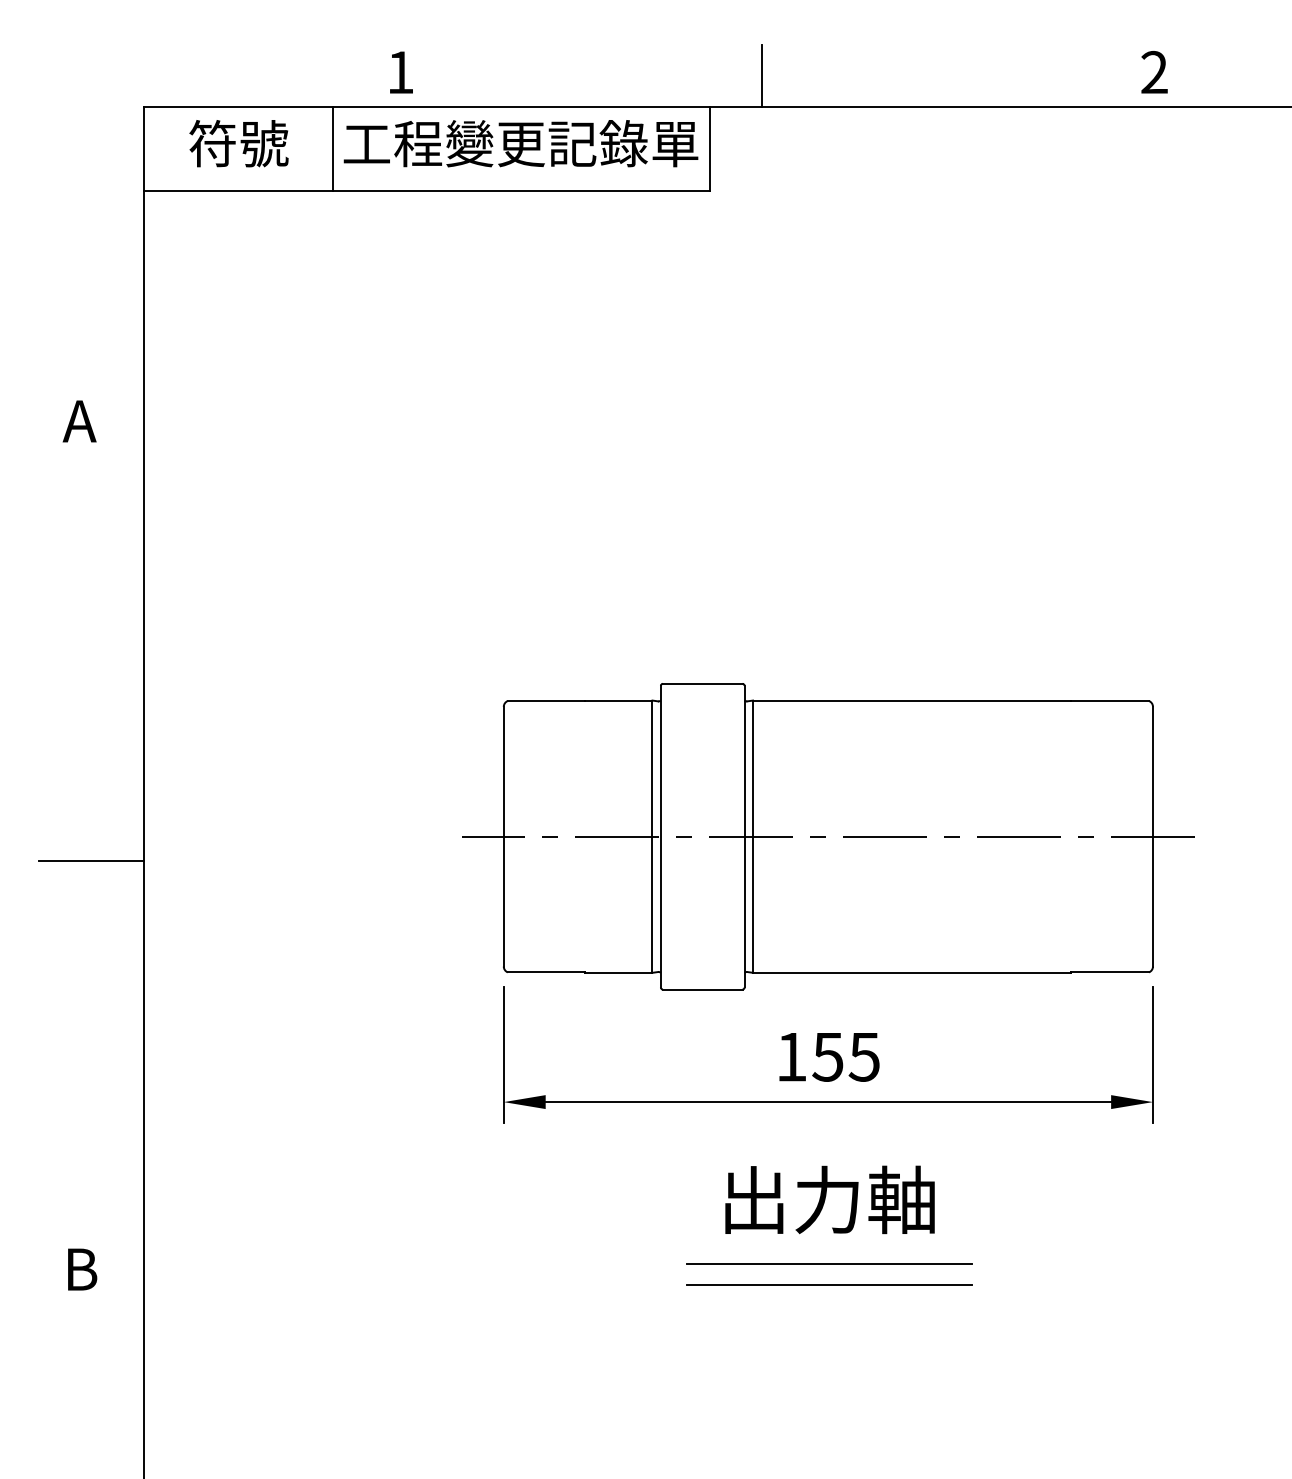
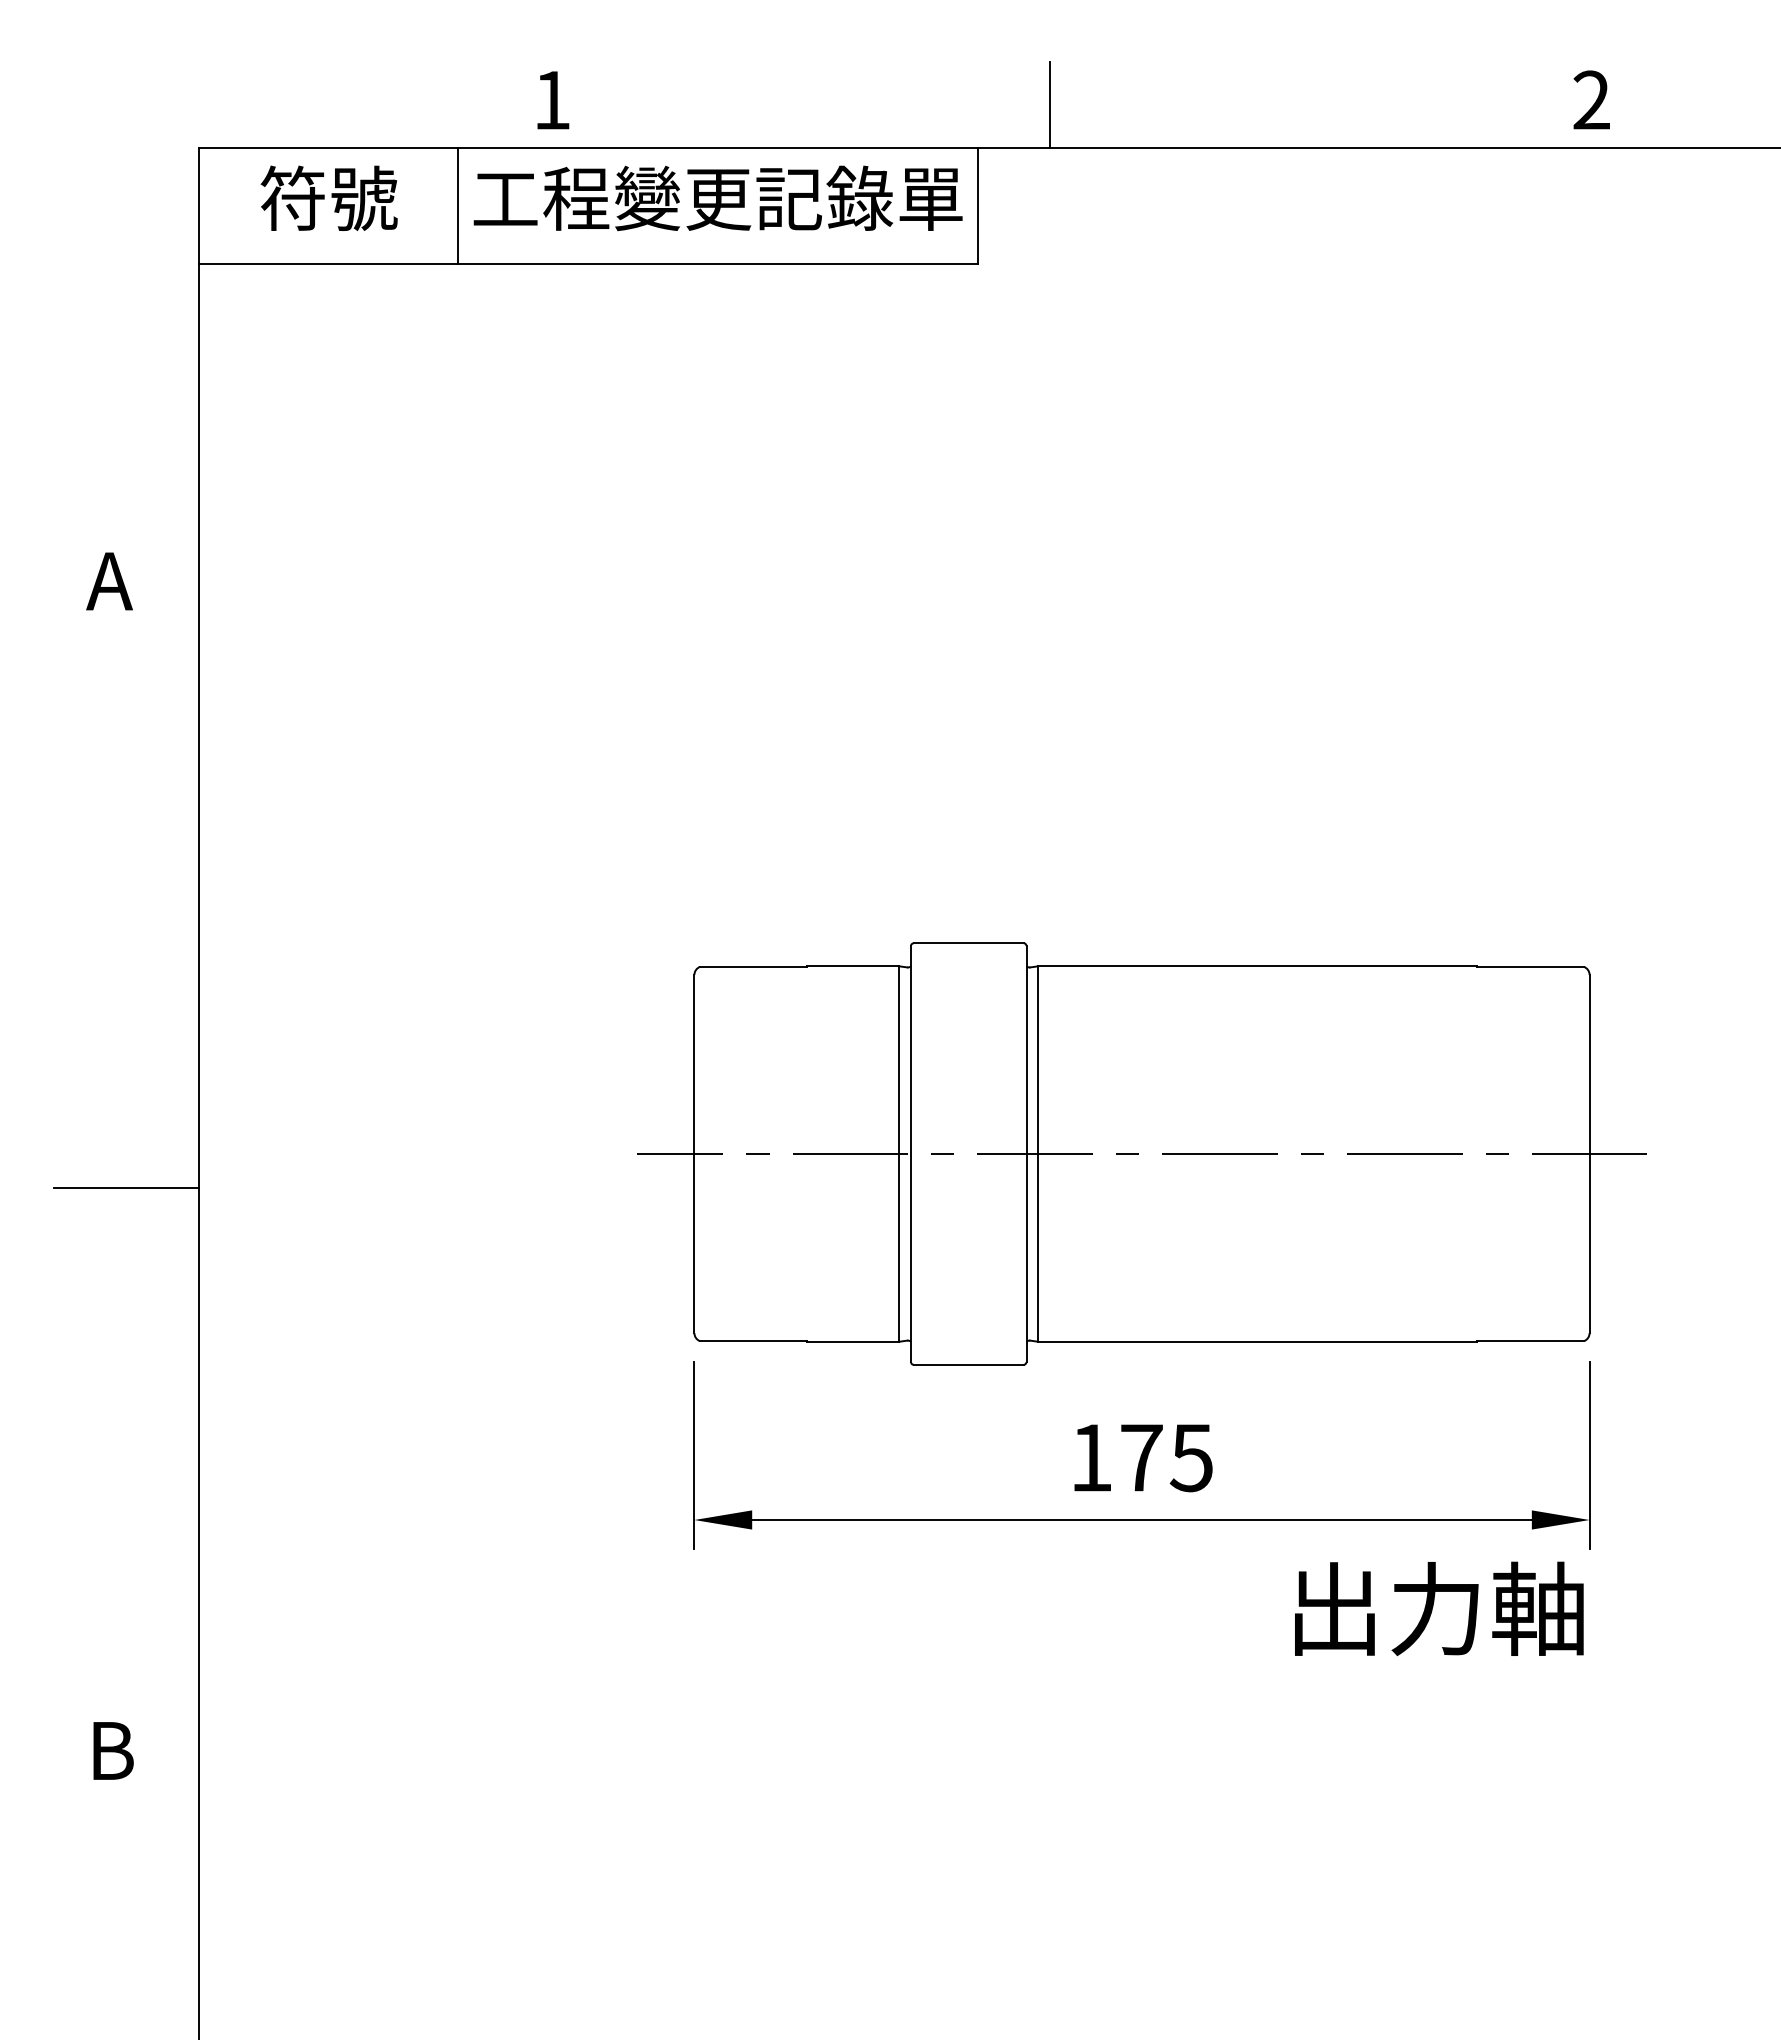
text: (827, 1057) -> (1140, 1458), 155 -> 175
text: (830, 1199) -> (1439, 1608), moved
line: (829, 1264) -> (1143, 1743), removed
line: (829, 1284) -> (1143, 1771), removed

